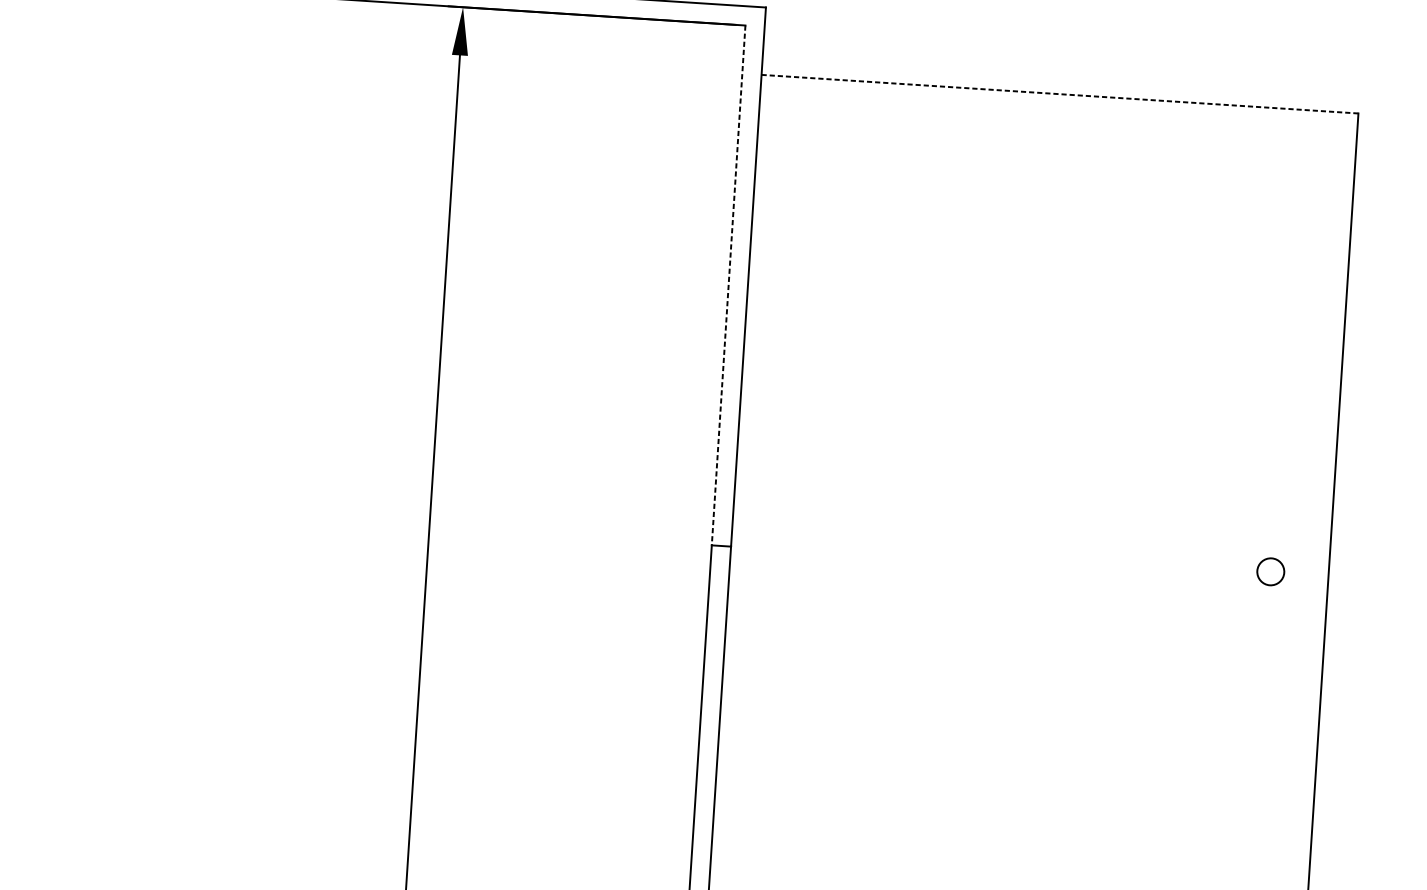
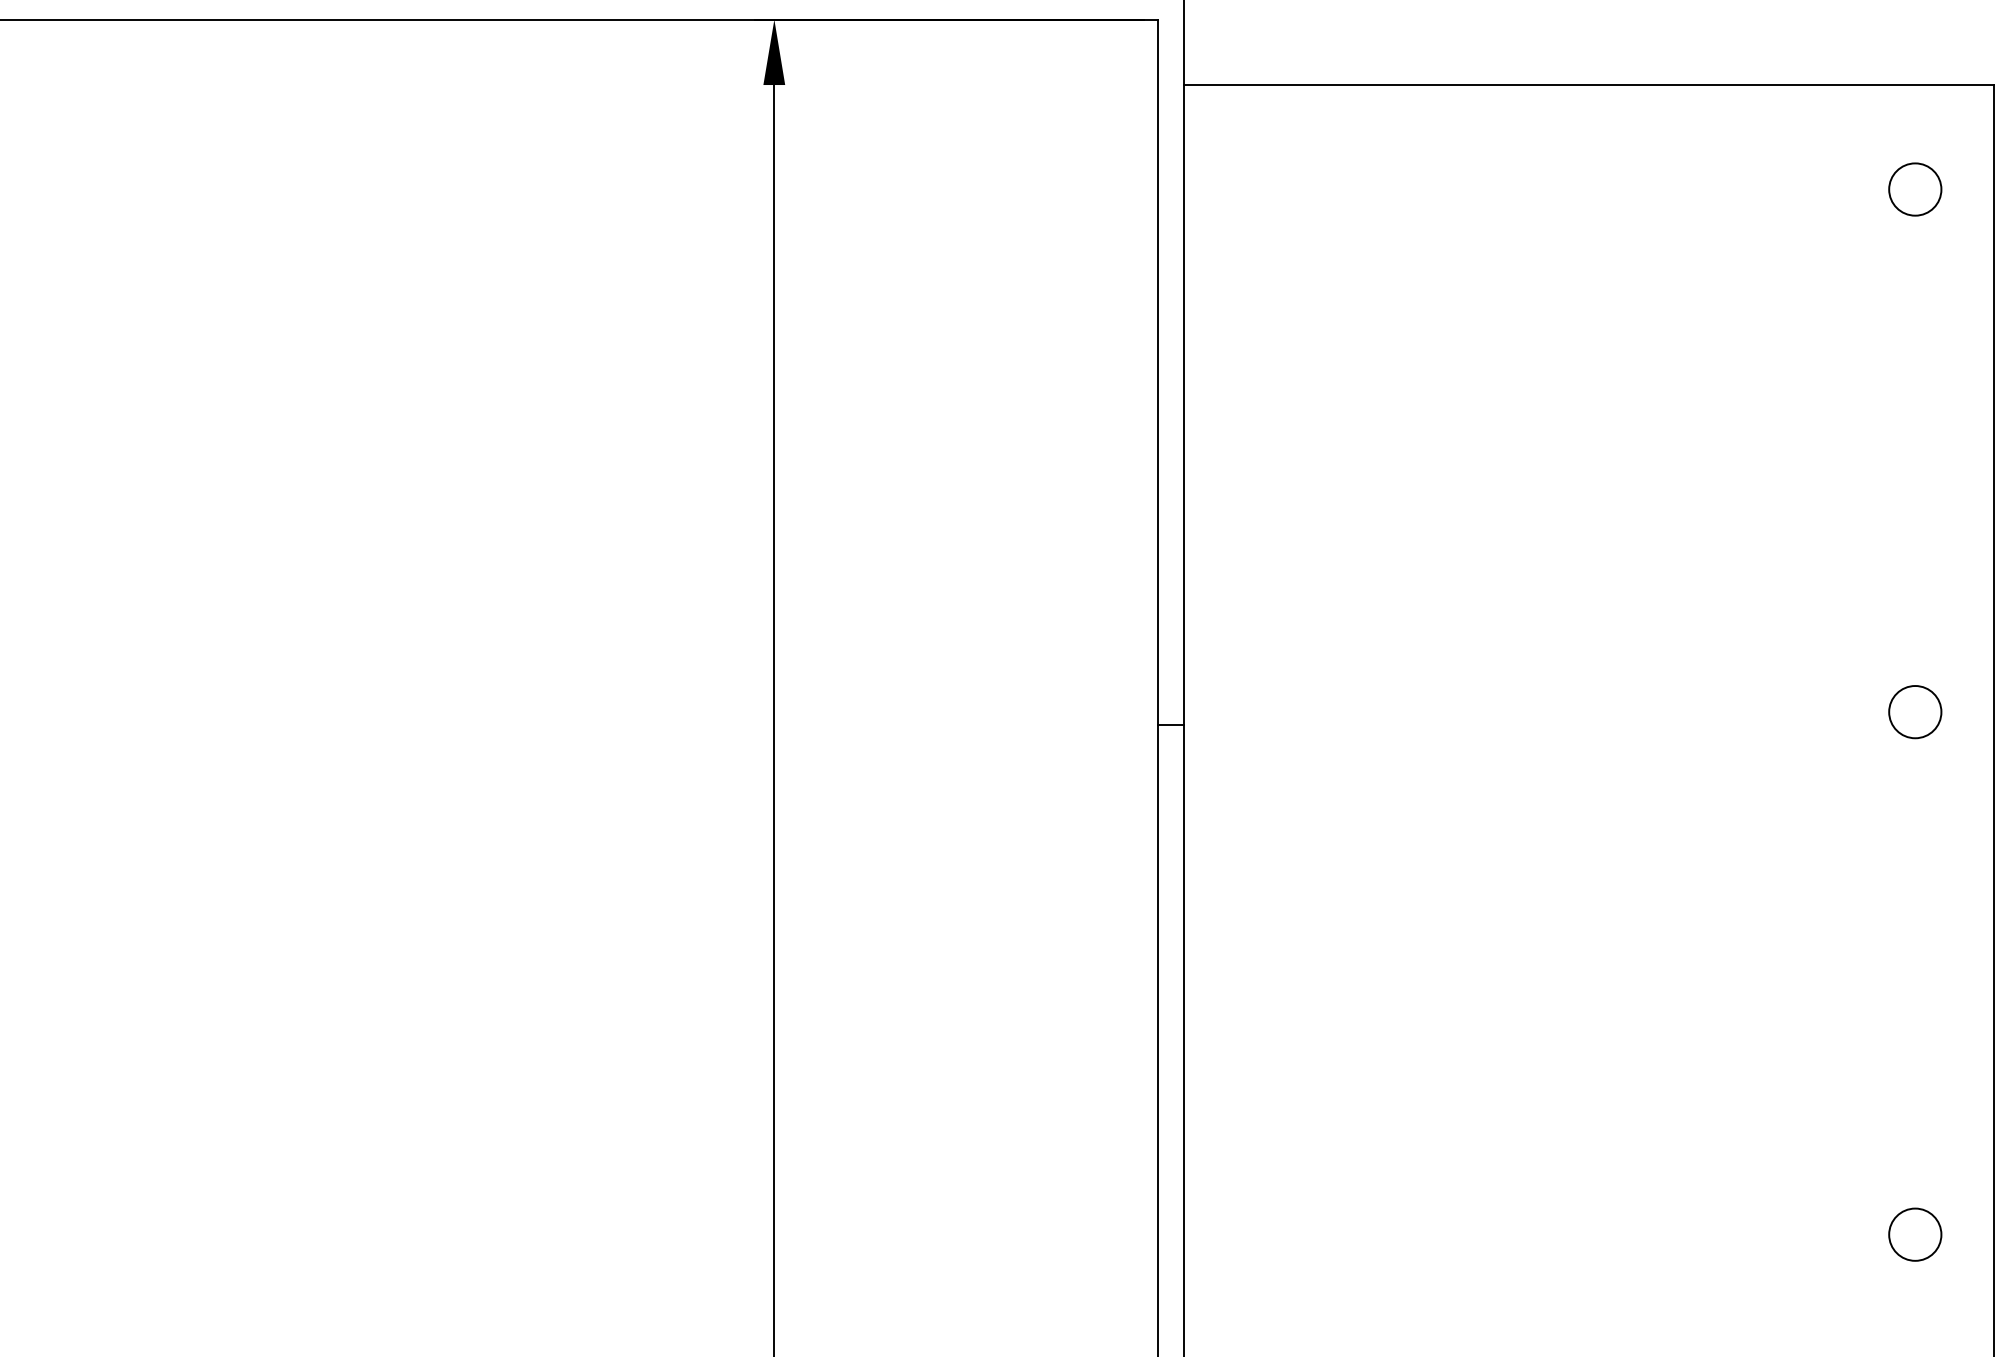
line: (1060, 94) -> (1589, 85), dashed -> solid
circle: (1295, 186) -> (1915, 189), added
line: (728, 285) -> (1157, 372), dashed -> solid
circle: (1270, 572) -> (1915, 712), size x1.43

